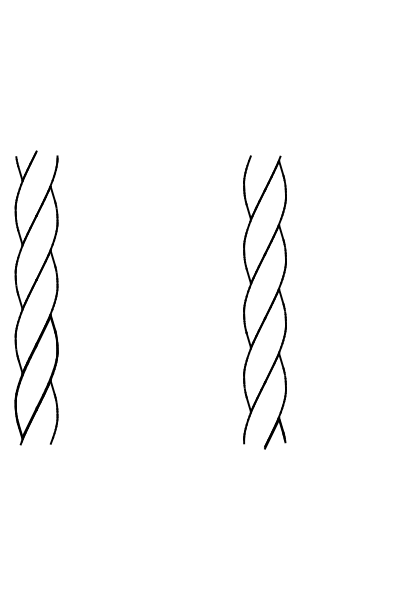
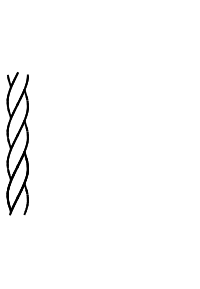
part: (263, 301) -> (127, 145), removed

